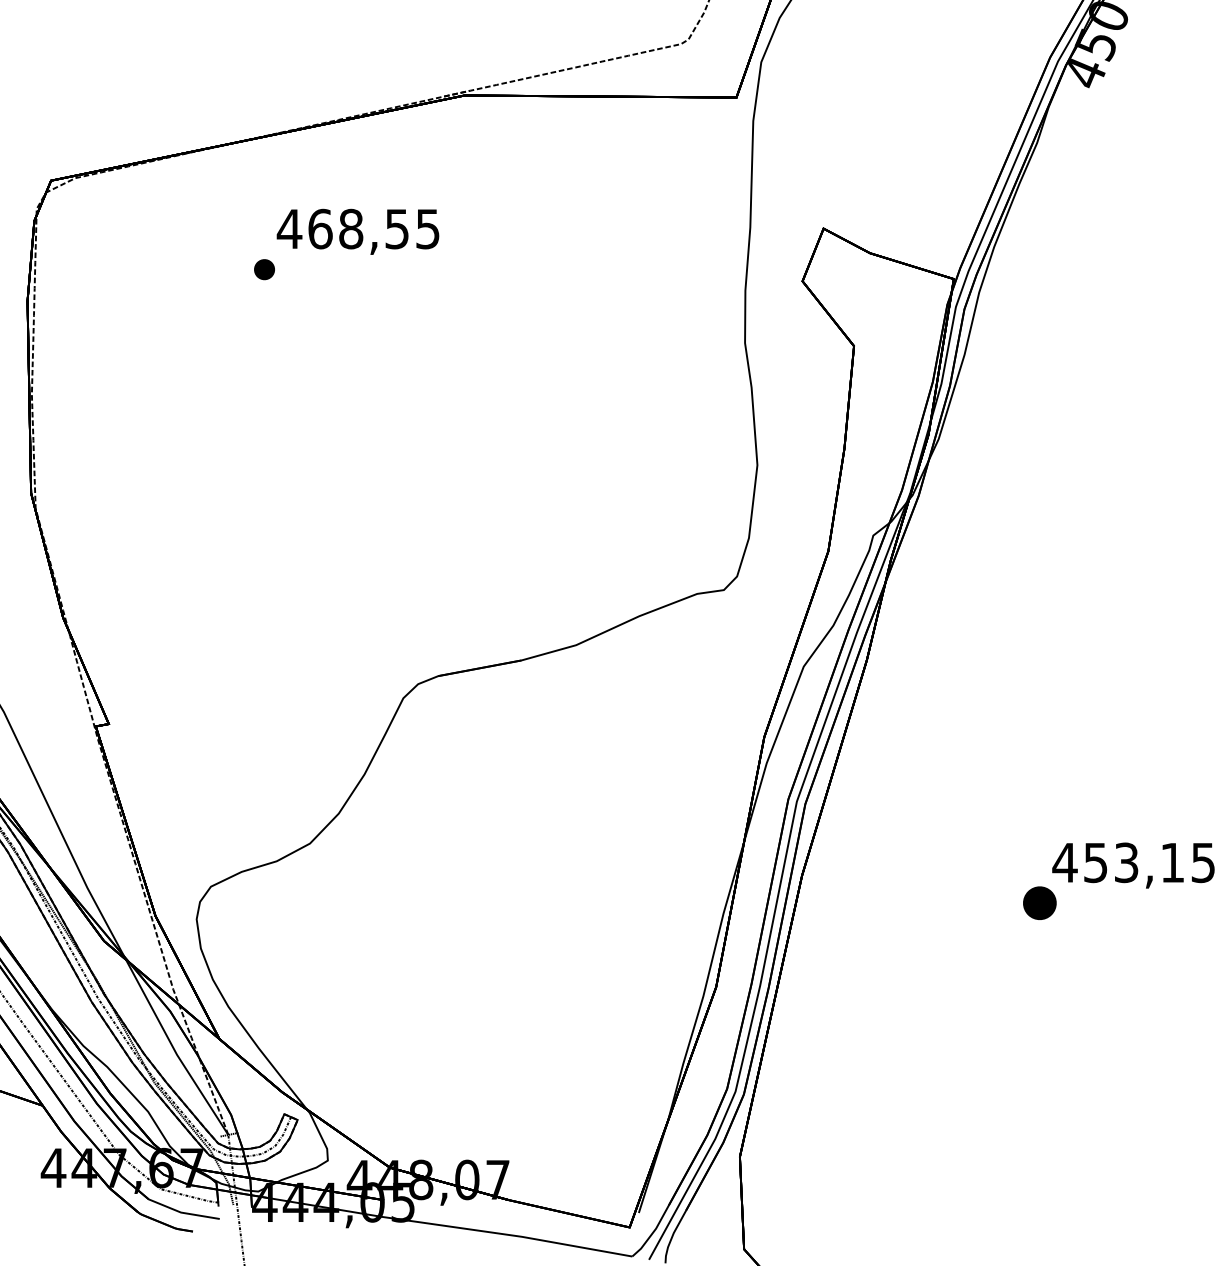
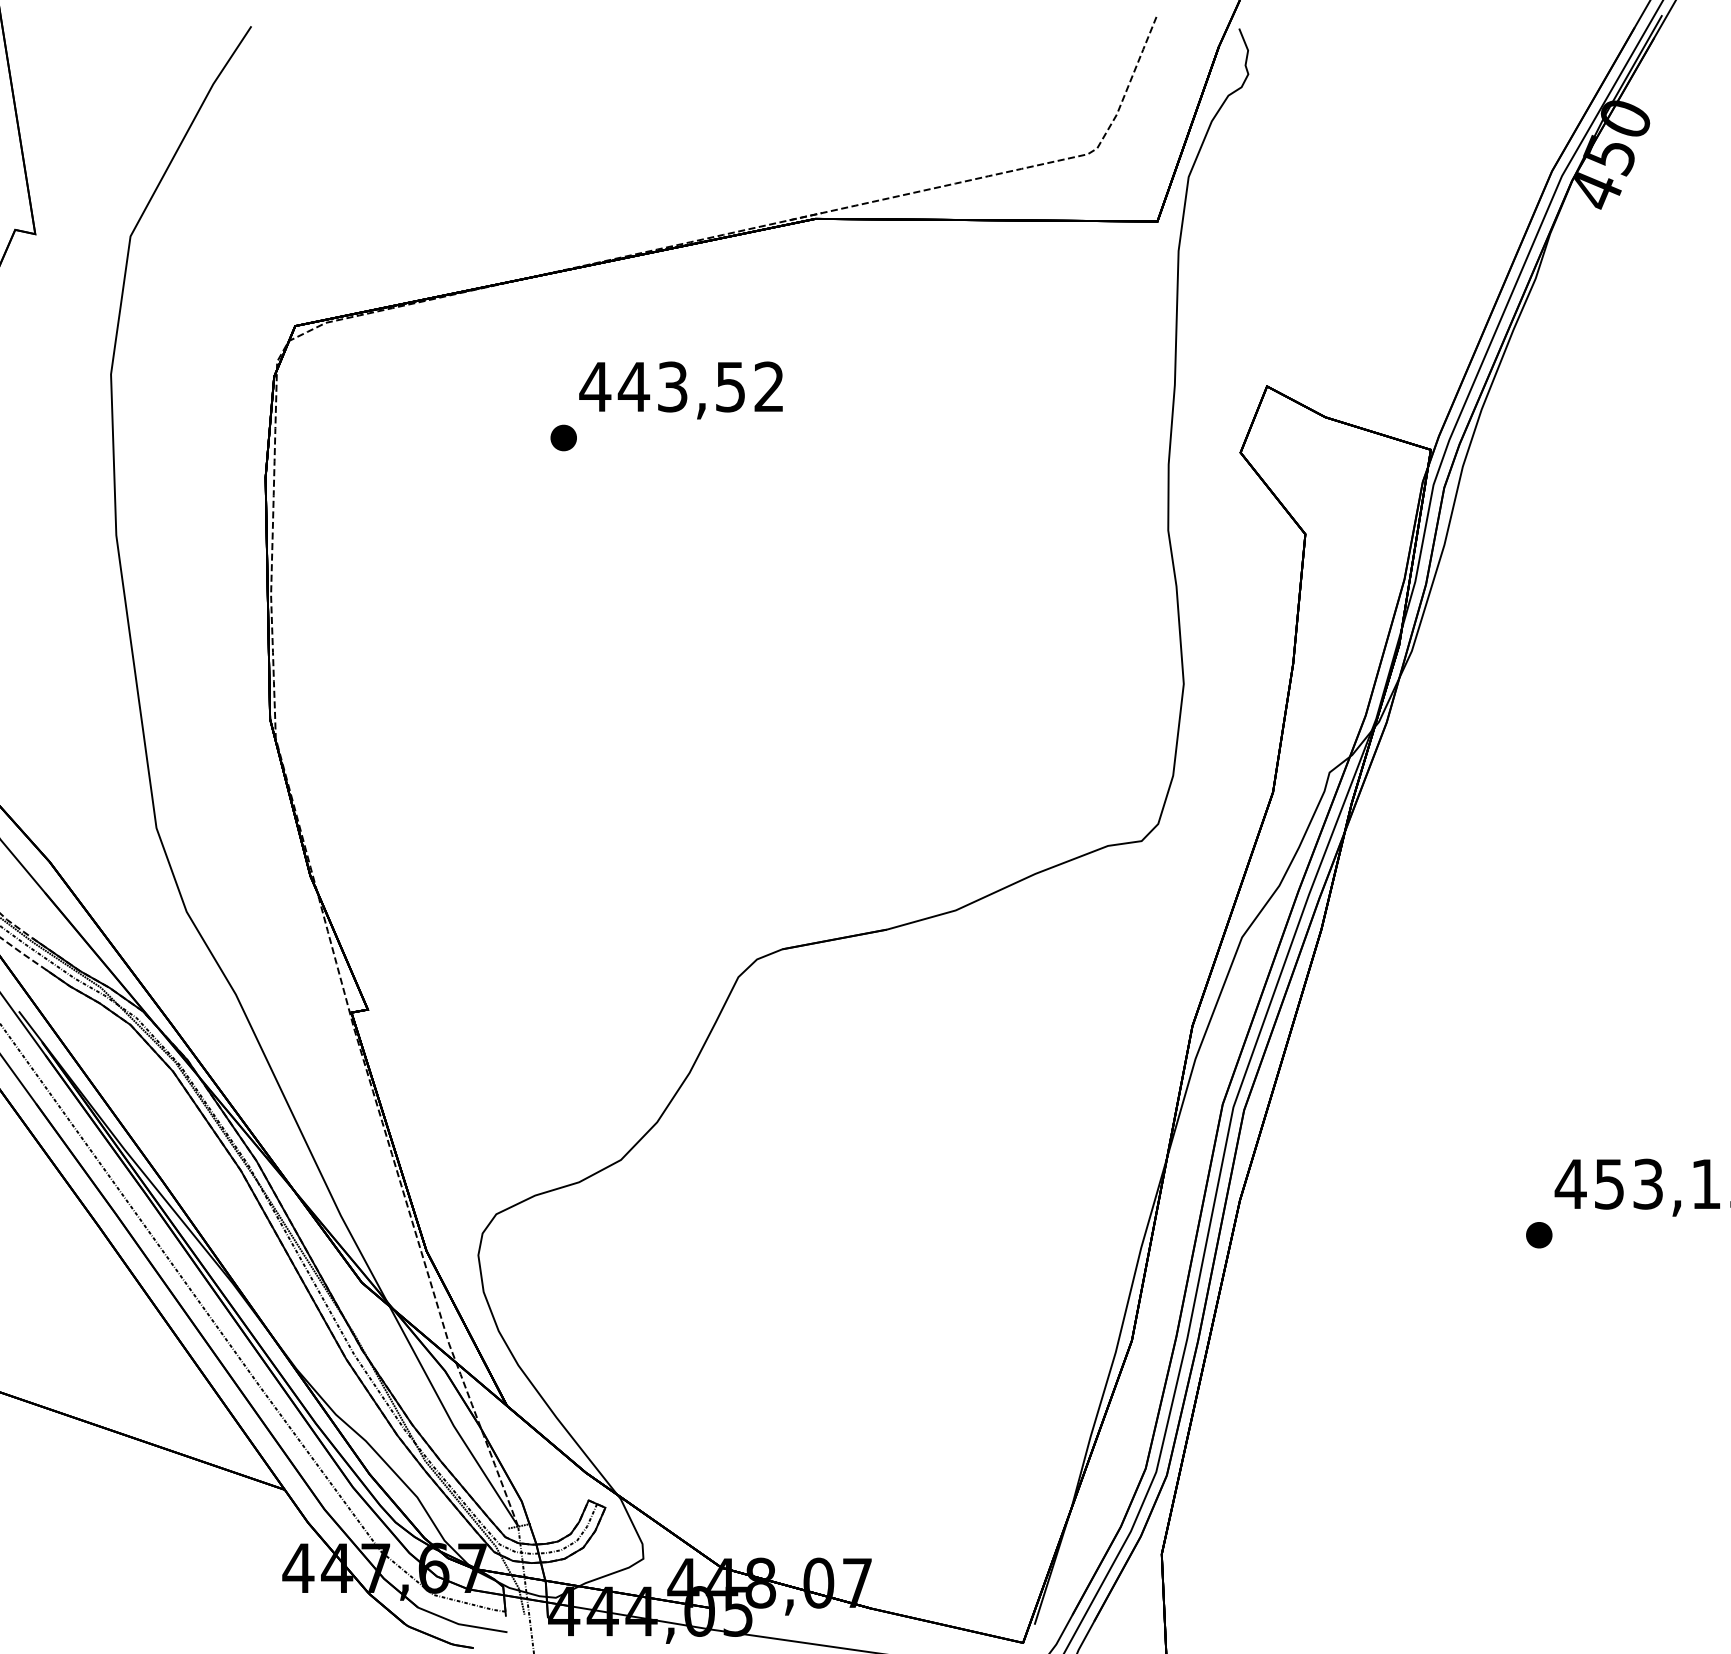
text: (373, 228) -> (700, 386), 468,55 -> 443,52
part: (1040, 903) -> (1539, 1235), size x0.62

